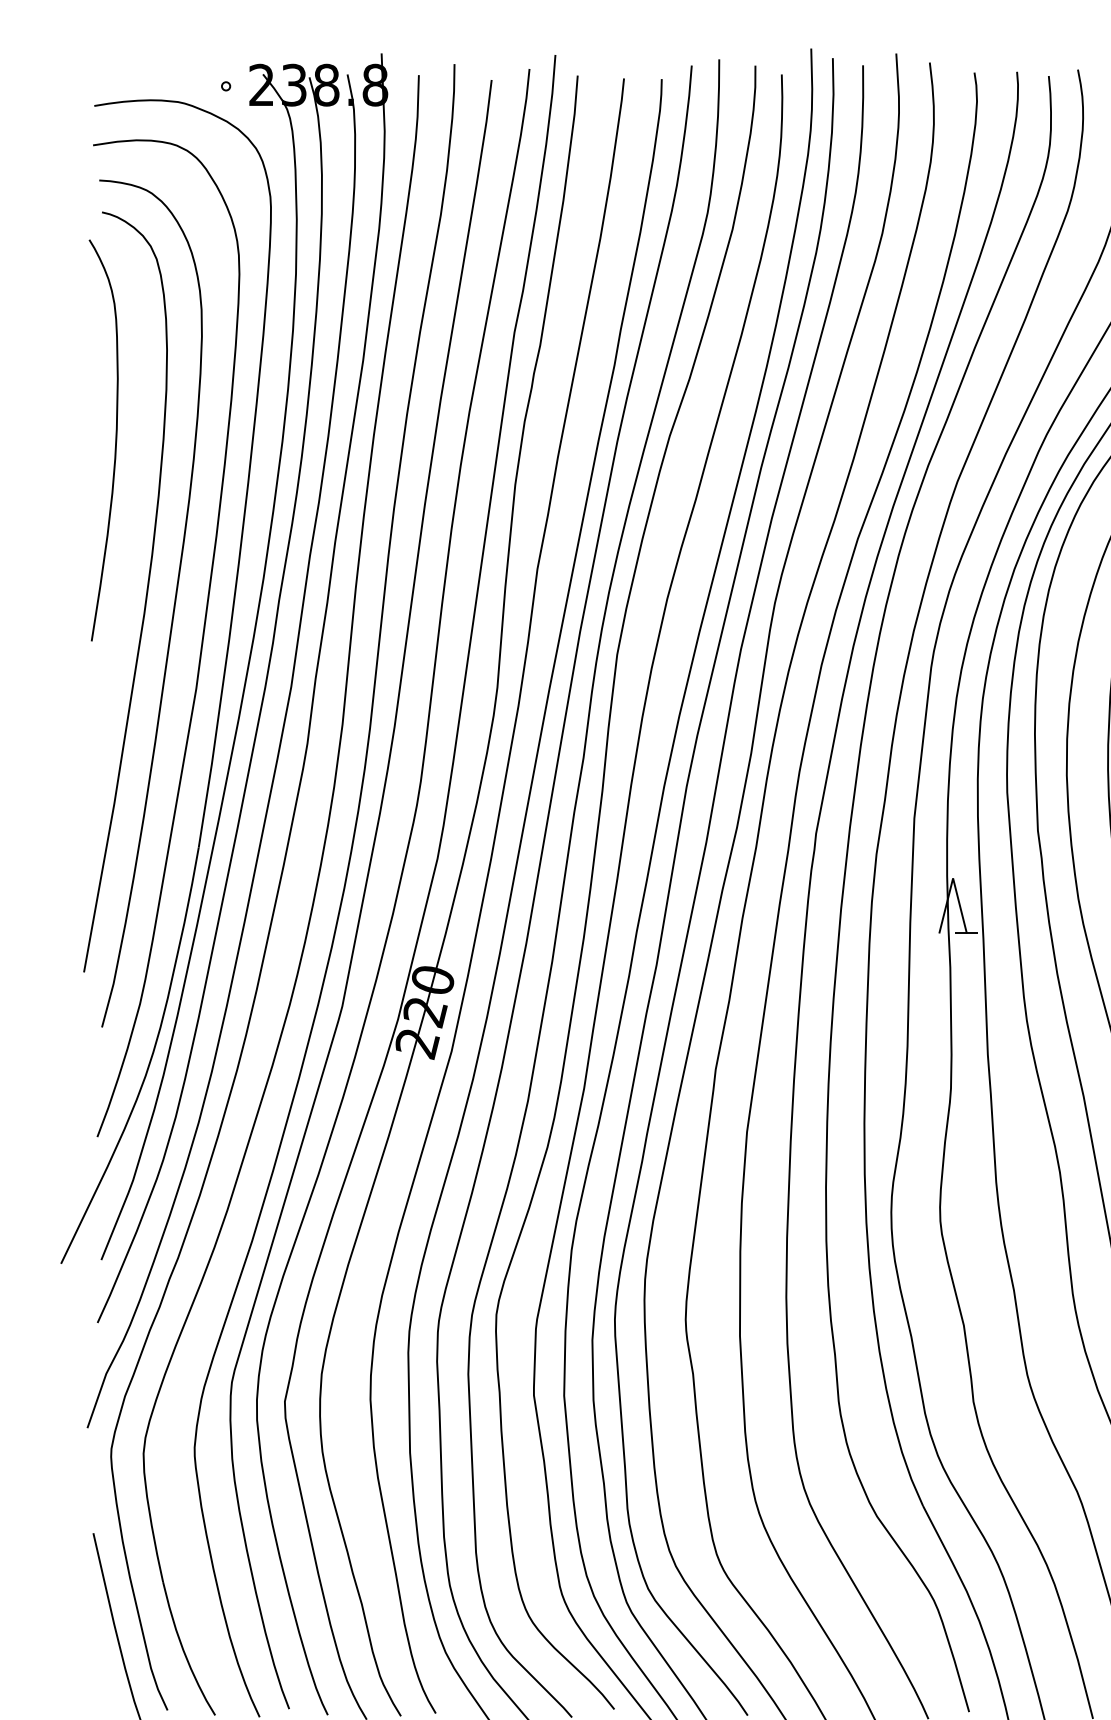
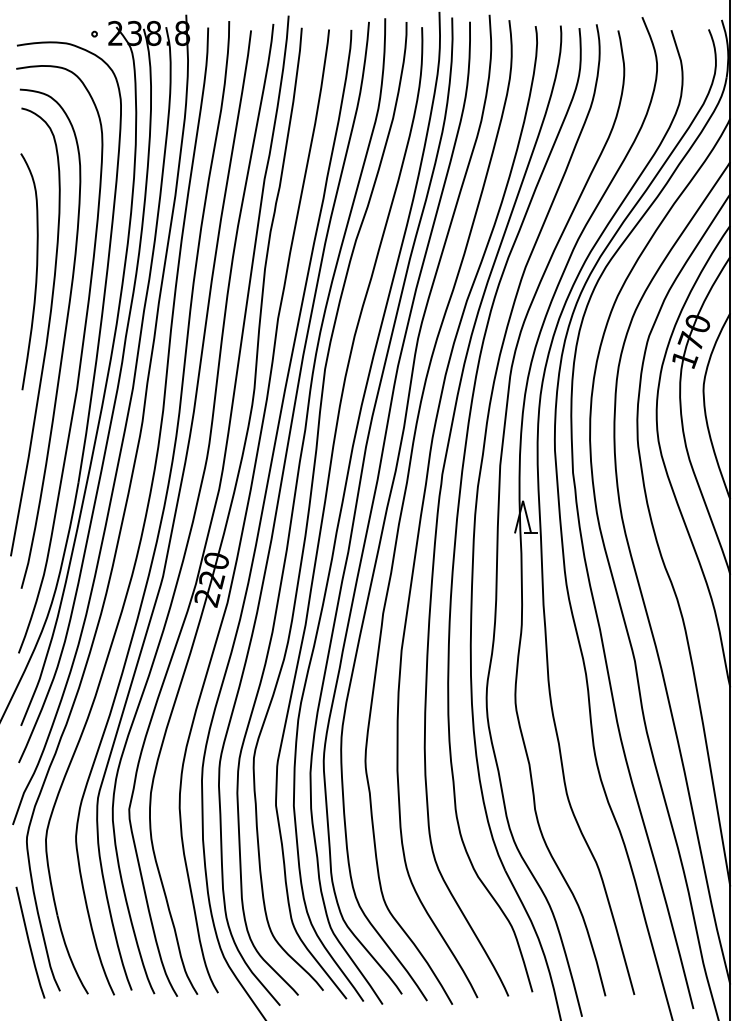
curve: (113, 441) -> (35, 272), moved

